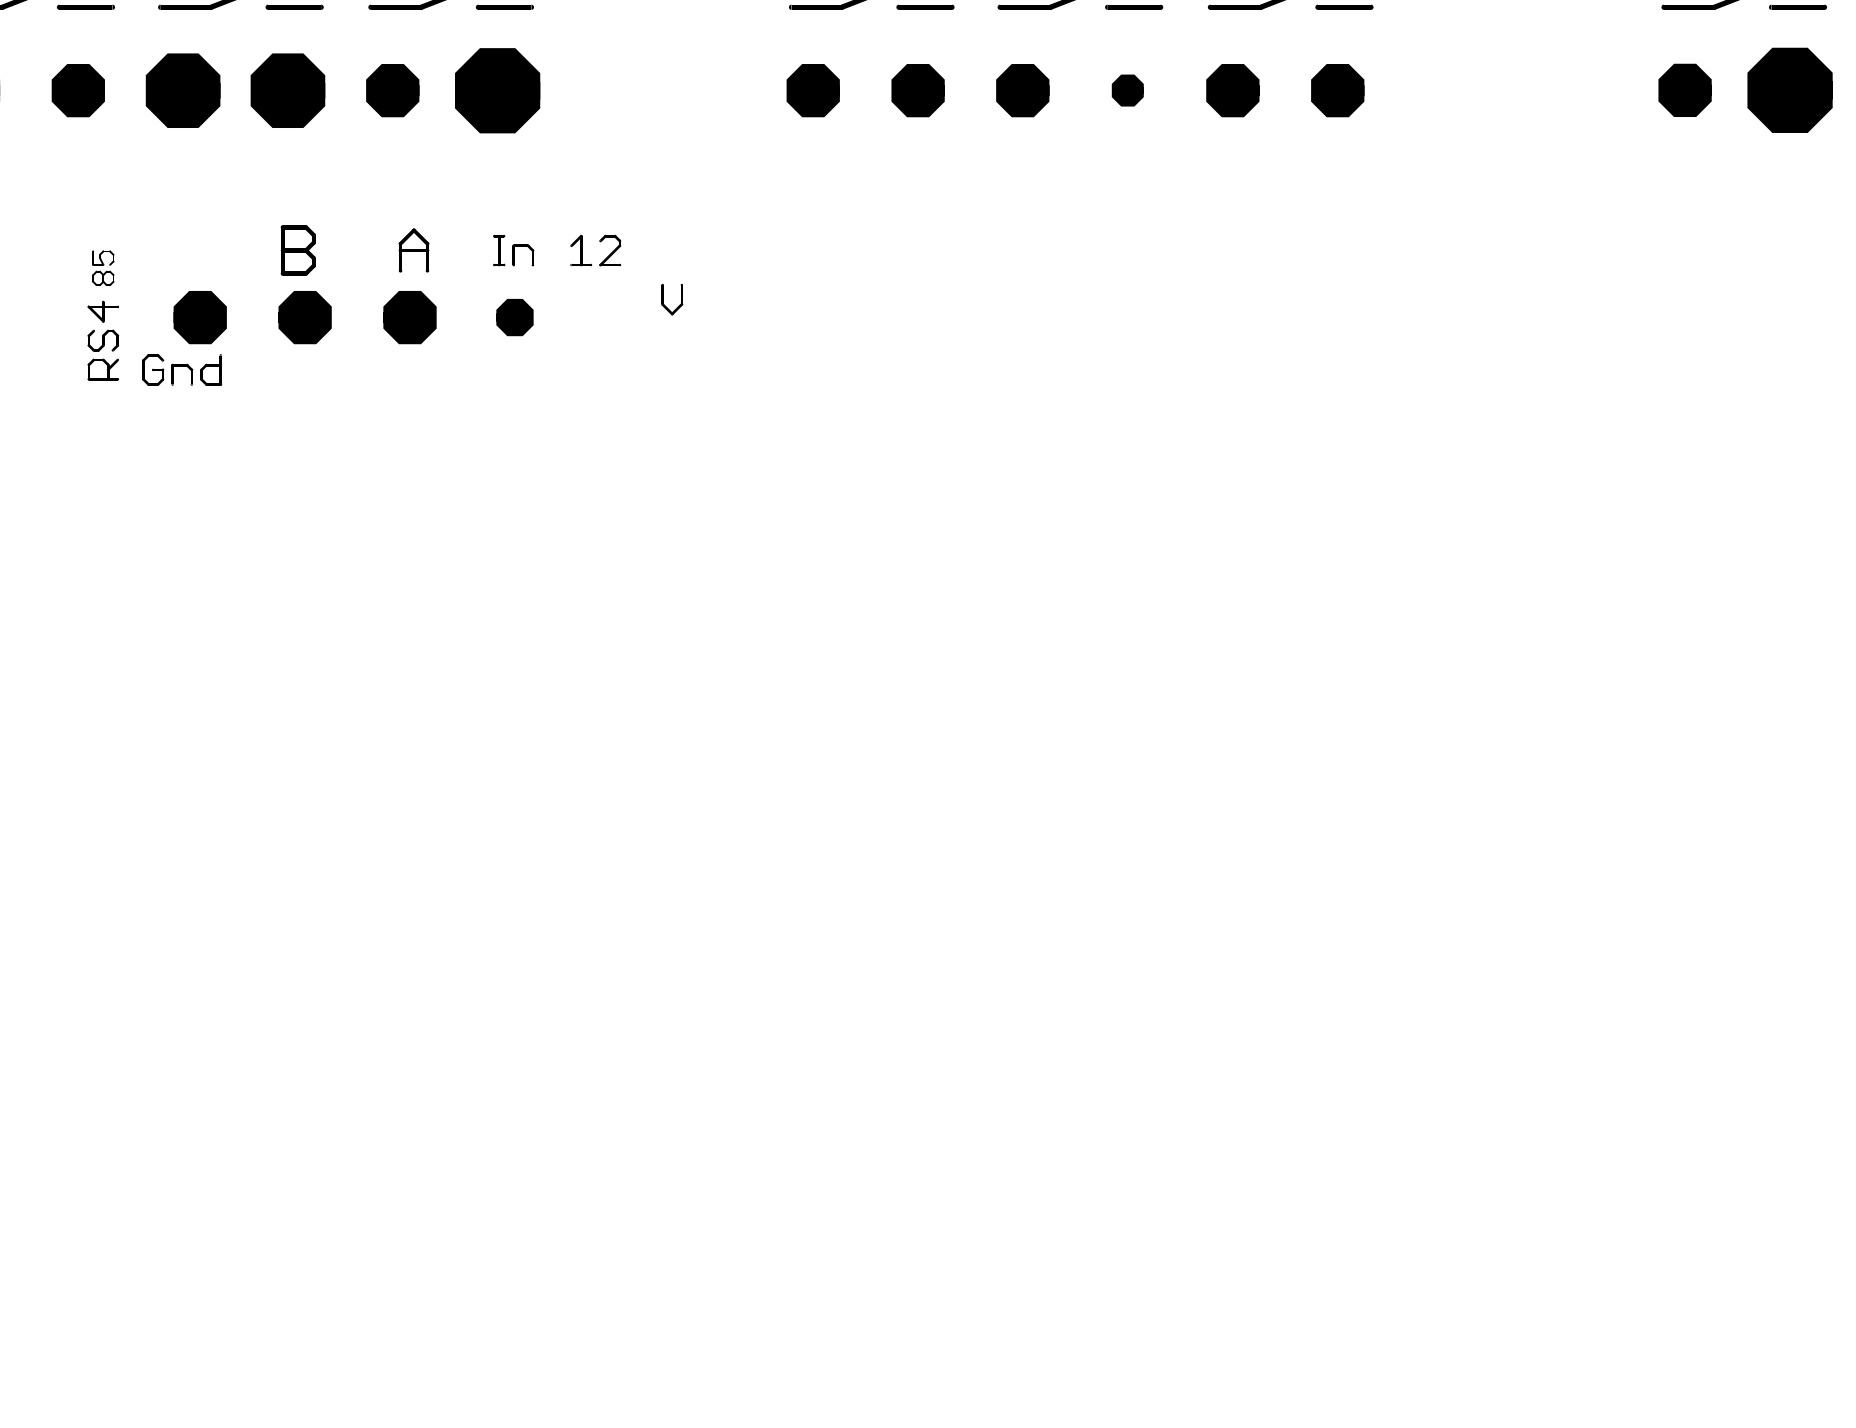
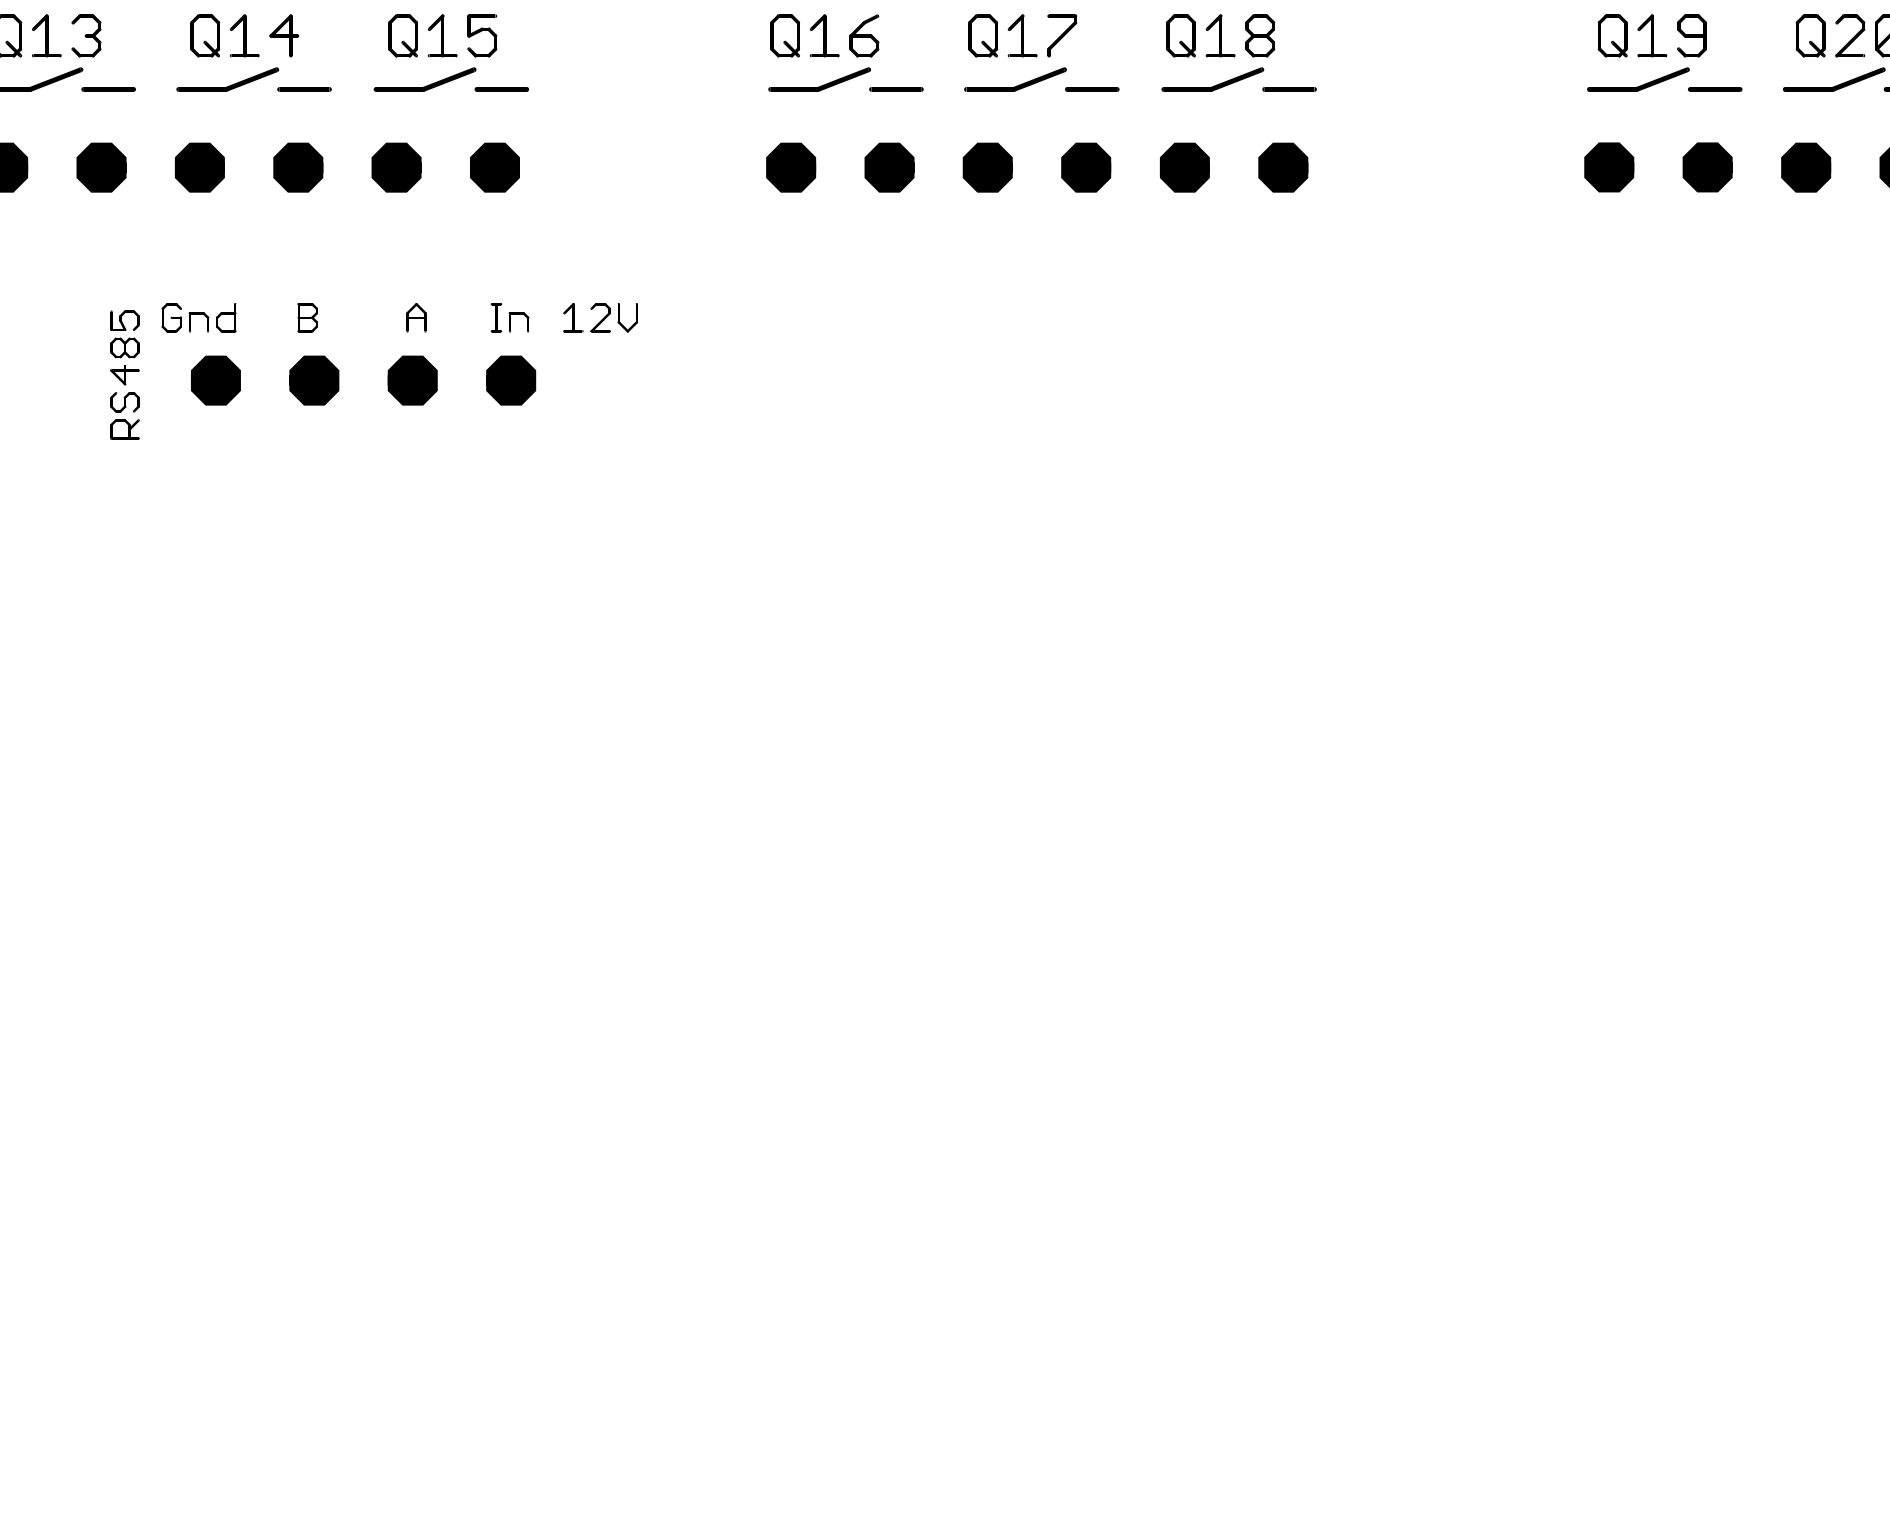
part: (182, 90) -> (199, 167), size x0.71
part: (288, 90) -> (298, 167), size x0.71
part: (497, 90) -> (494, 167), size x0.62
part: (1128, 90) -> (1086, 167), size x1.67
part: (1789, 90) -> (1707, 167), size x0.62
part: (297, 250) -> (307, 317), size x0.62
part: (413, 250) -> (416, 317), size x0.71
part: (102, 268) -> (124, 334), size x1.43
part: (663, 299) -> (619, 317), moved
part: (515, 317) -> (511, 380), size x1.43
part: (181, 369) -> (198, 317), moved

